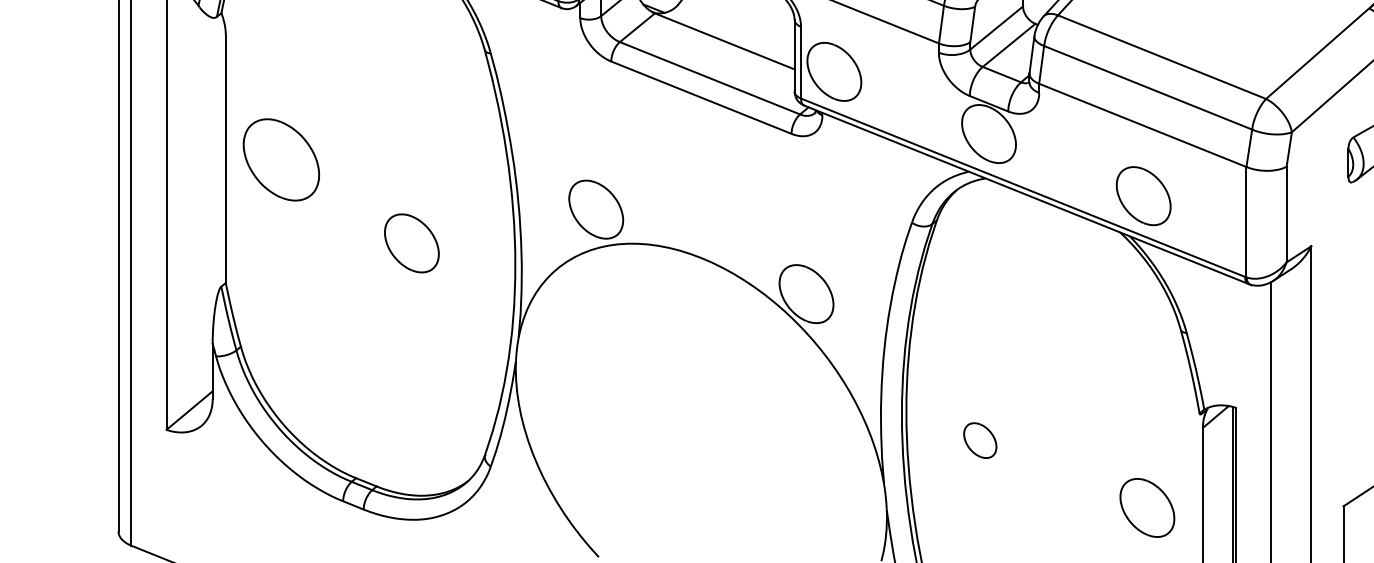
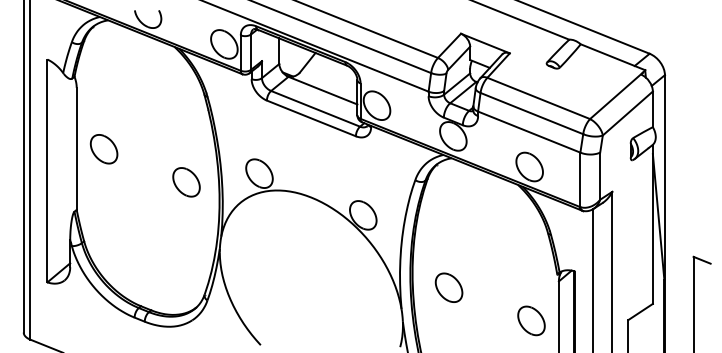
part: (280, 160) -> (103, 149), size x0.71
part: (411, 243) -> (186, 182), moved
part: (979, 440) -> (448, 287), size x1.67

